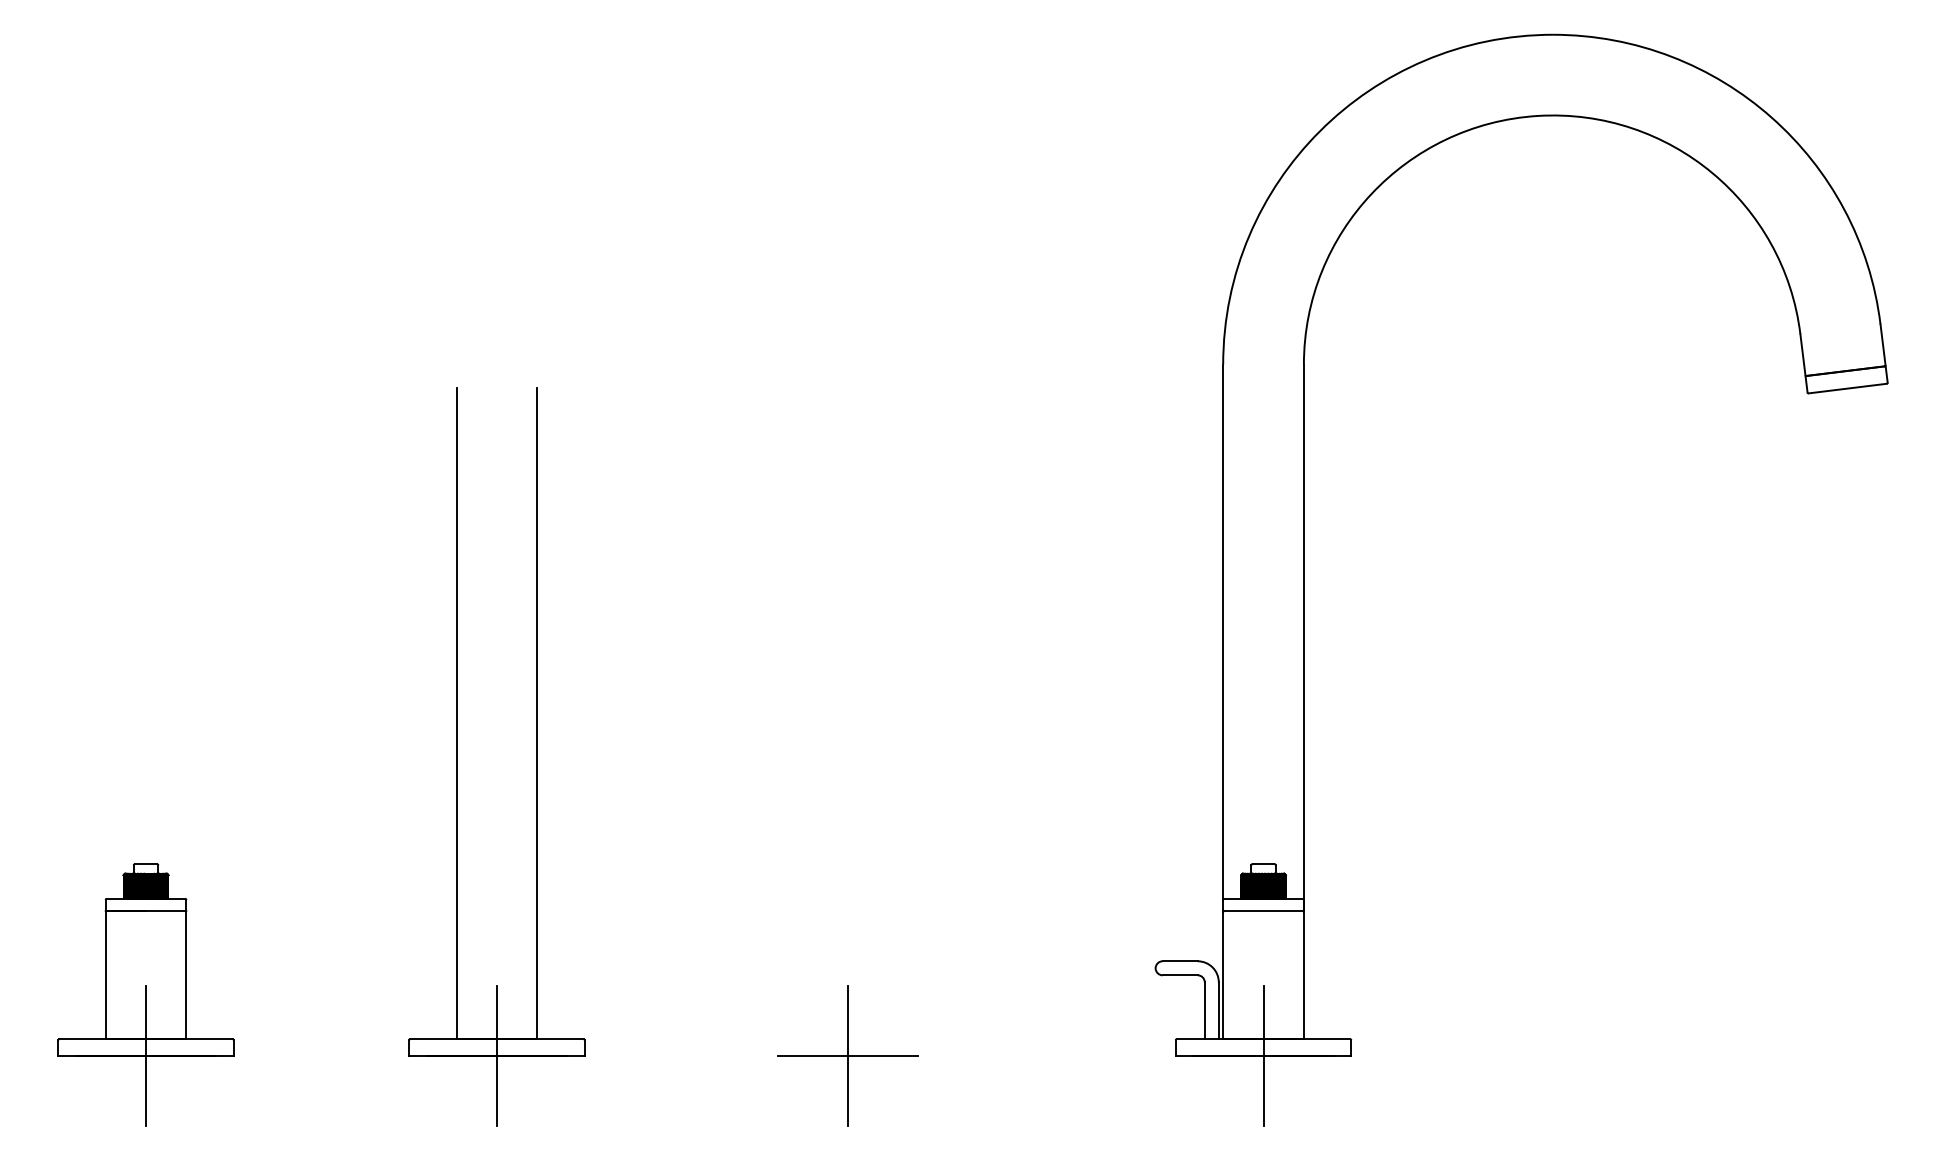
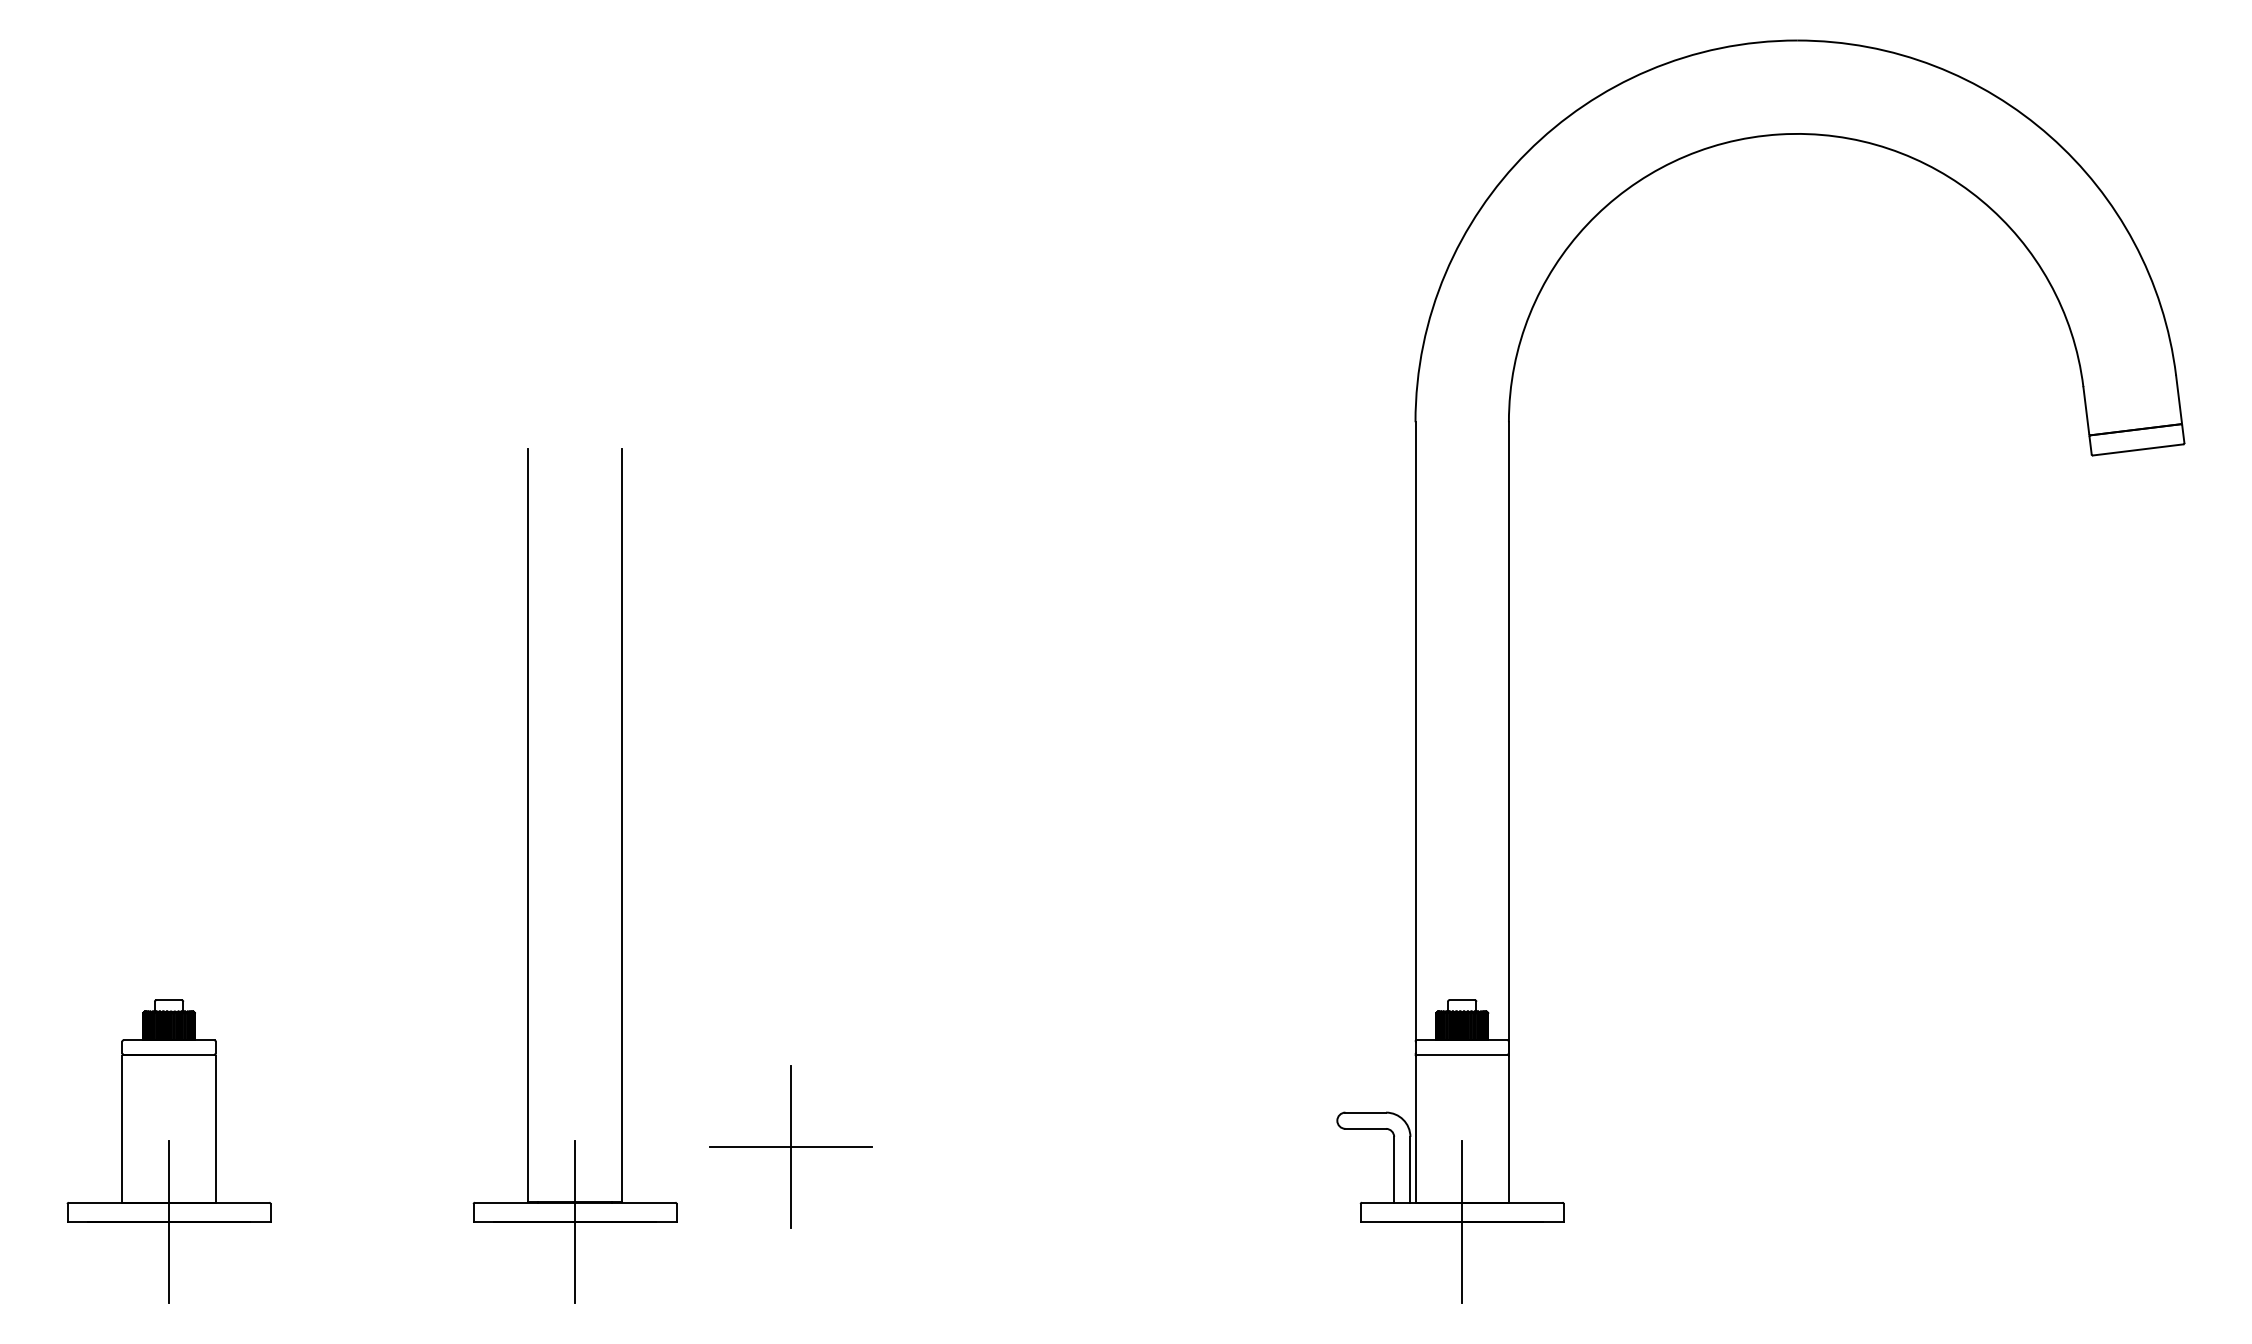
part: (847, 1055) -> (790, 1146), moved

